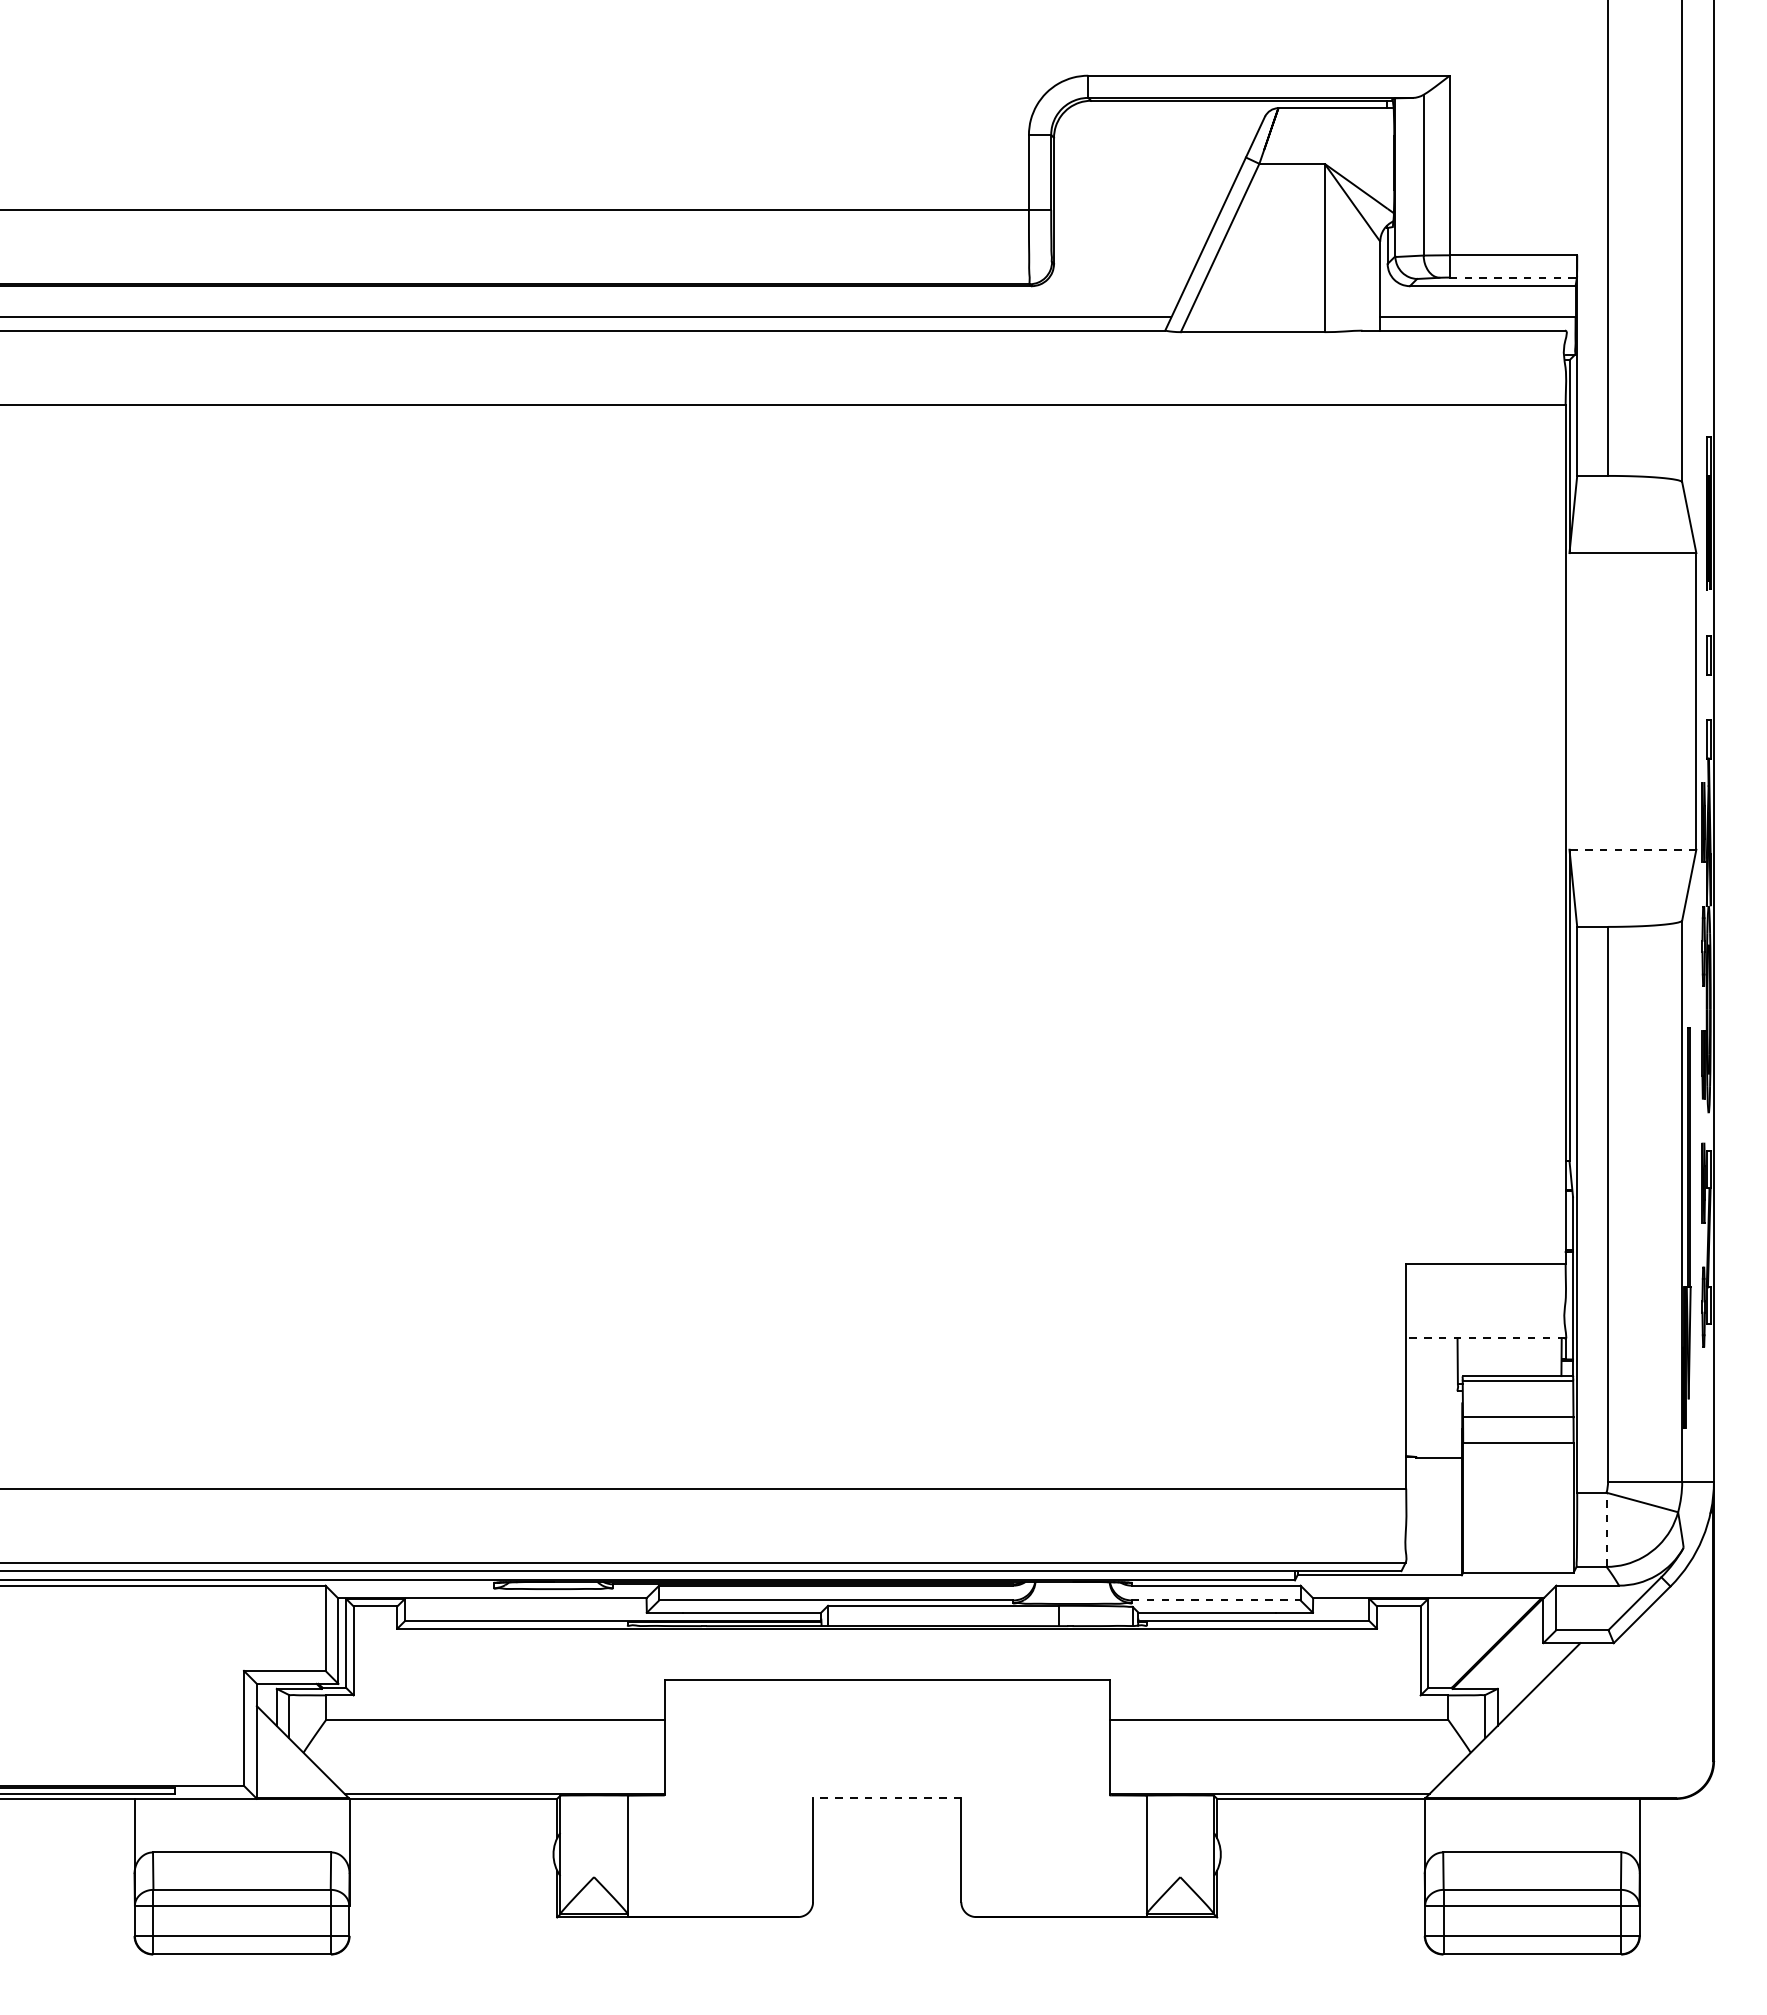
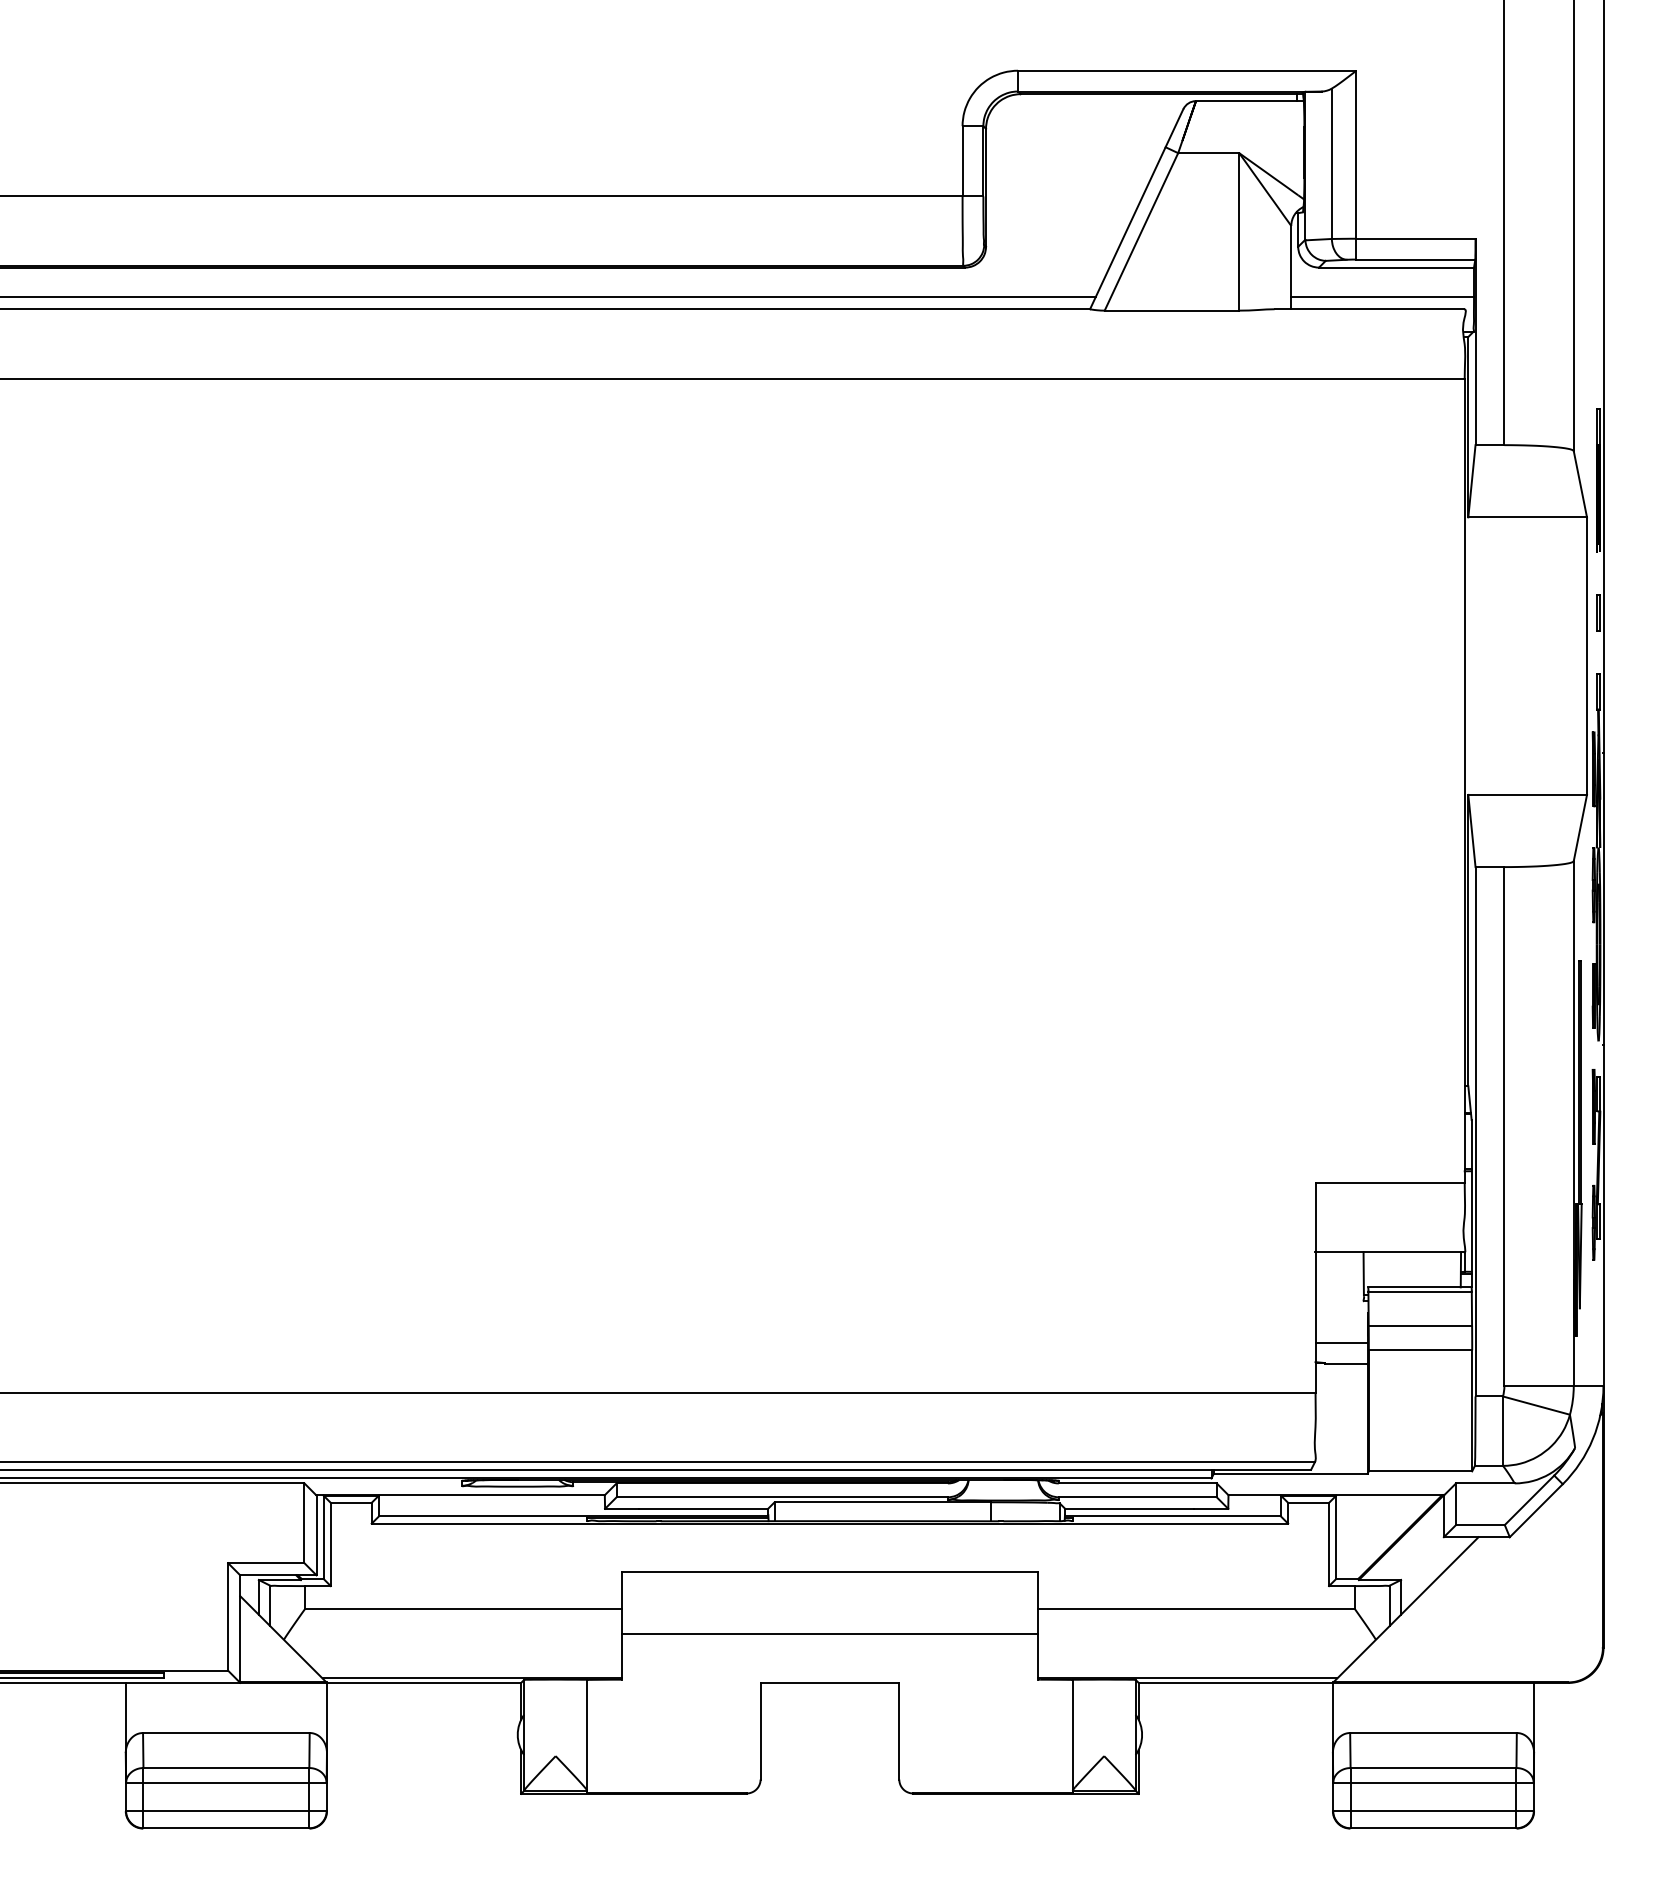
line: (1513, 277) -> (1415, 259), dashed -> solid
line: (1632, 849) -> (1527, 794), dashed -> solid
line: (1485, 1338) -> (1389, 1252), dashed -> solid
line: (1434, 1435) -> (1342, 1342), added
line: (1606, 1529) -> (1502, 1430), dashed -> solid
line: (1216, 1600) -> (1138, 1497), dashed -> solid
line: (886, 1746) -> (829, 1633), added
line: (886, 1798) -> (829, 1682), dashed -> solid

